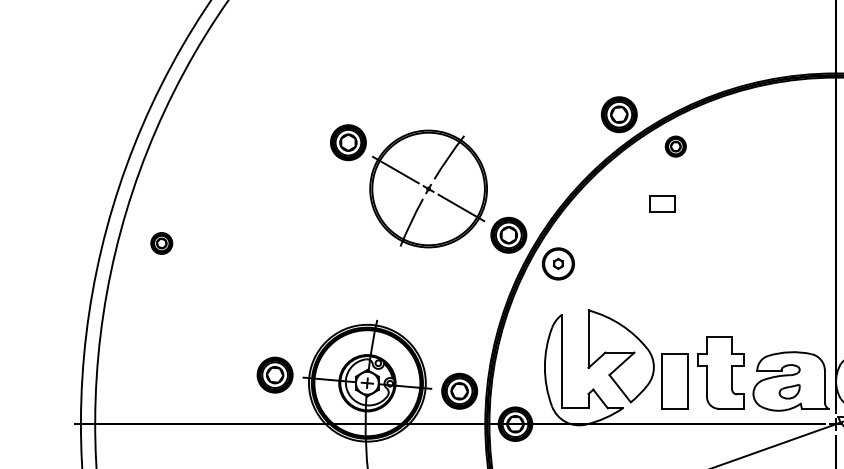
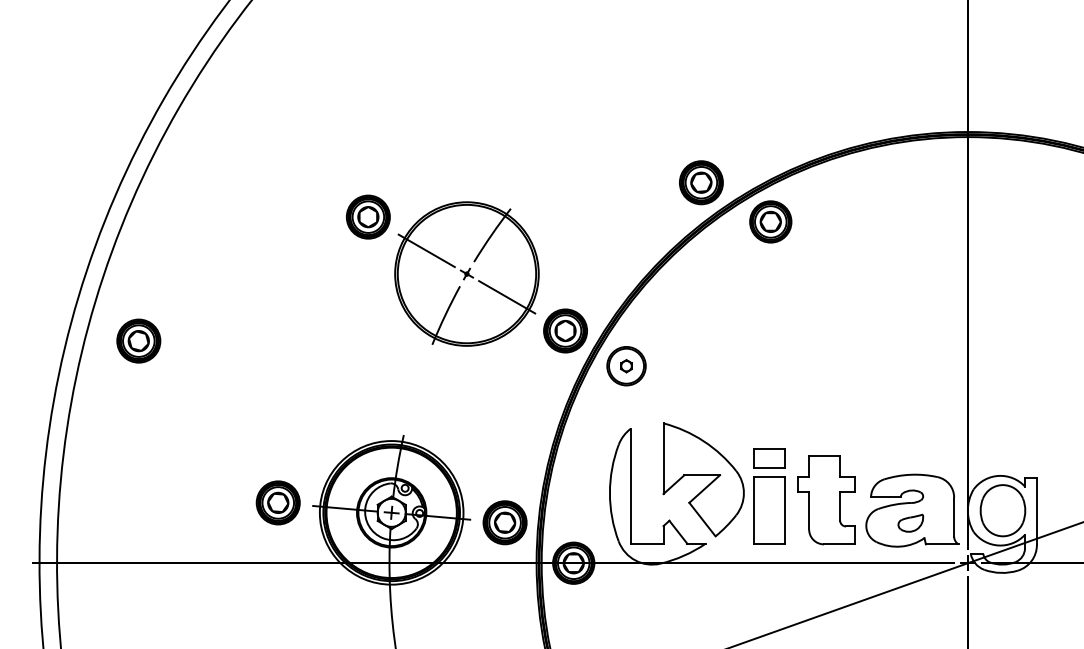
part: (675, 146) -> (770, 221), size x1.67
part: (662, 203) -> (769, 458), moved
part: (161, 243) -> (138, 340), size x1.67

